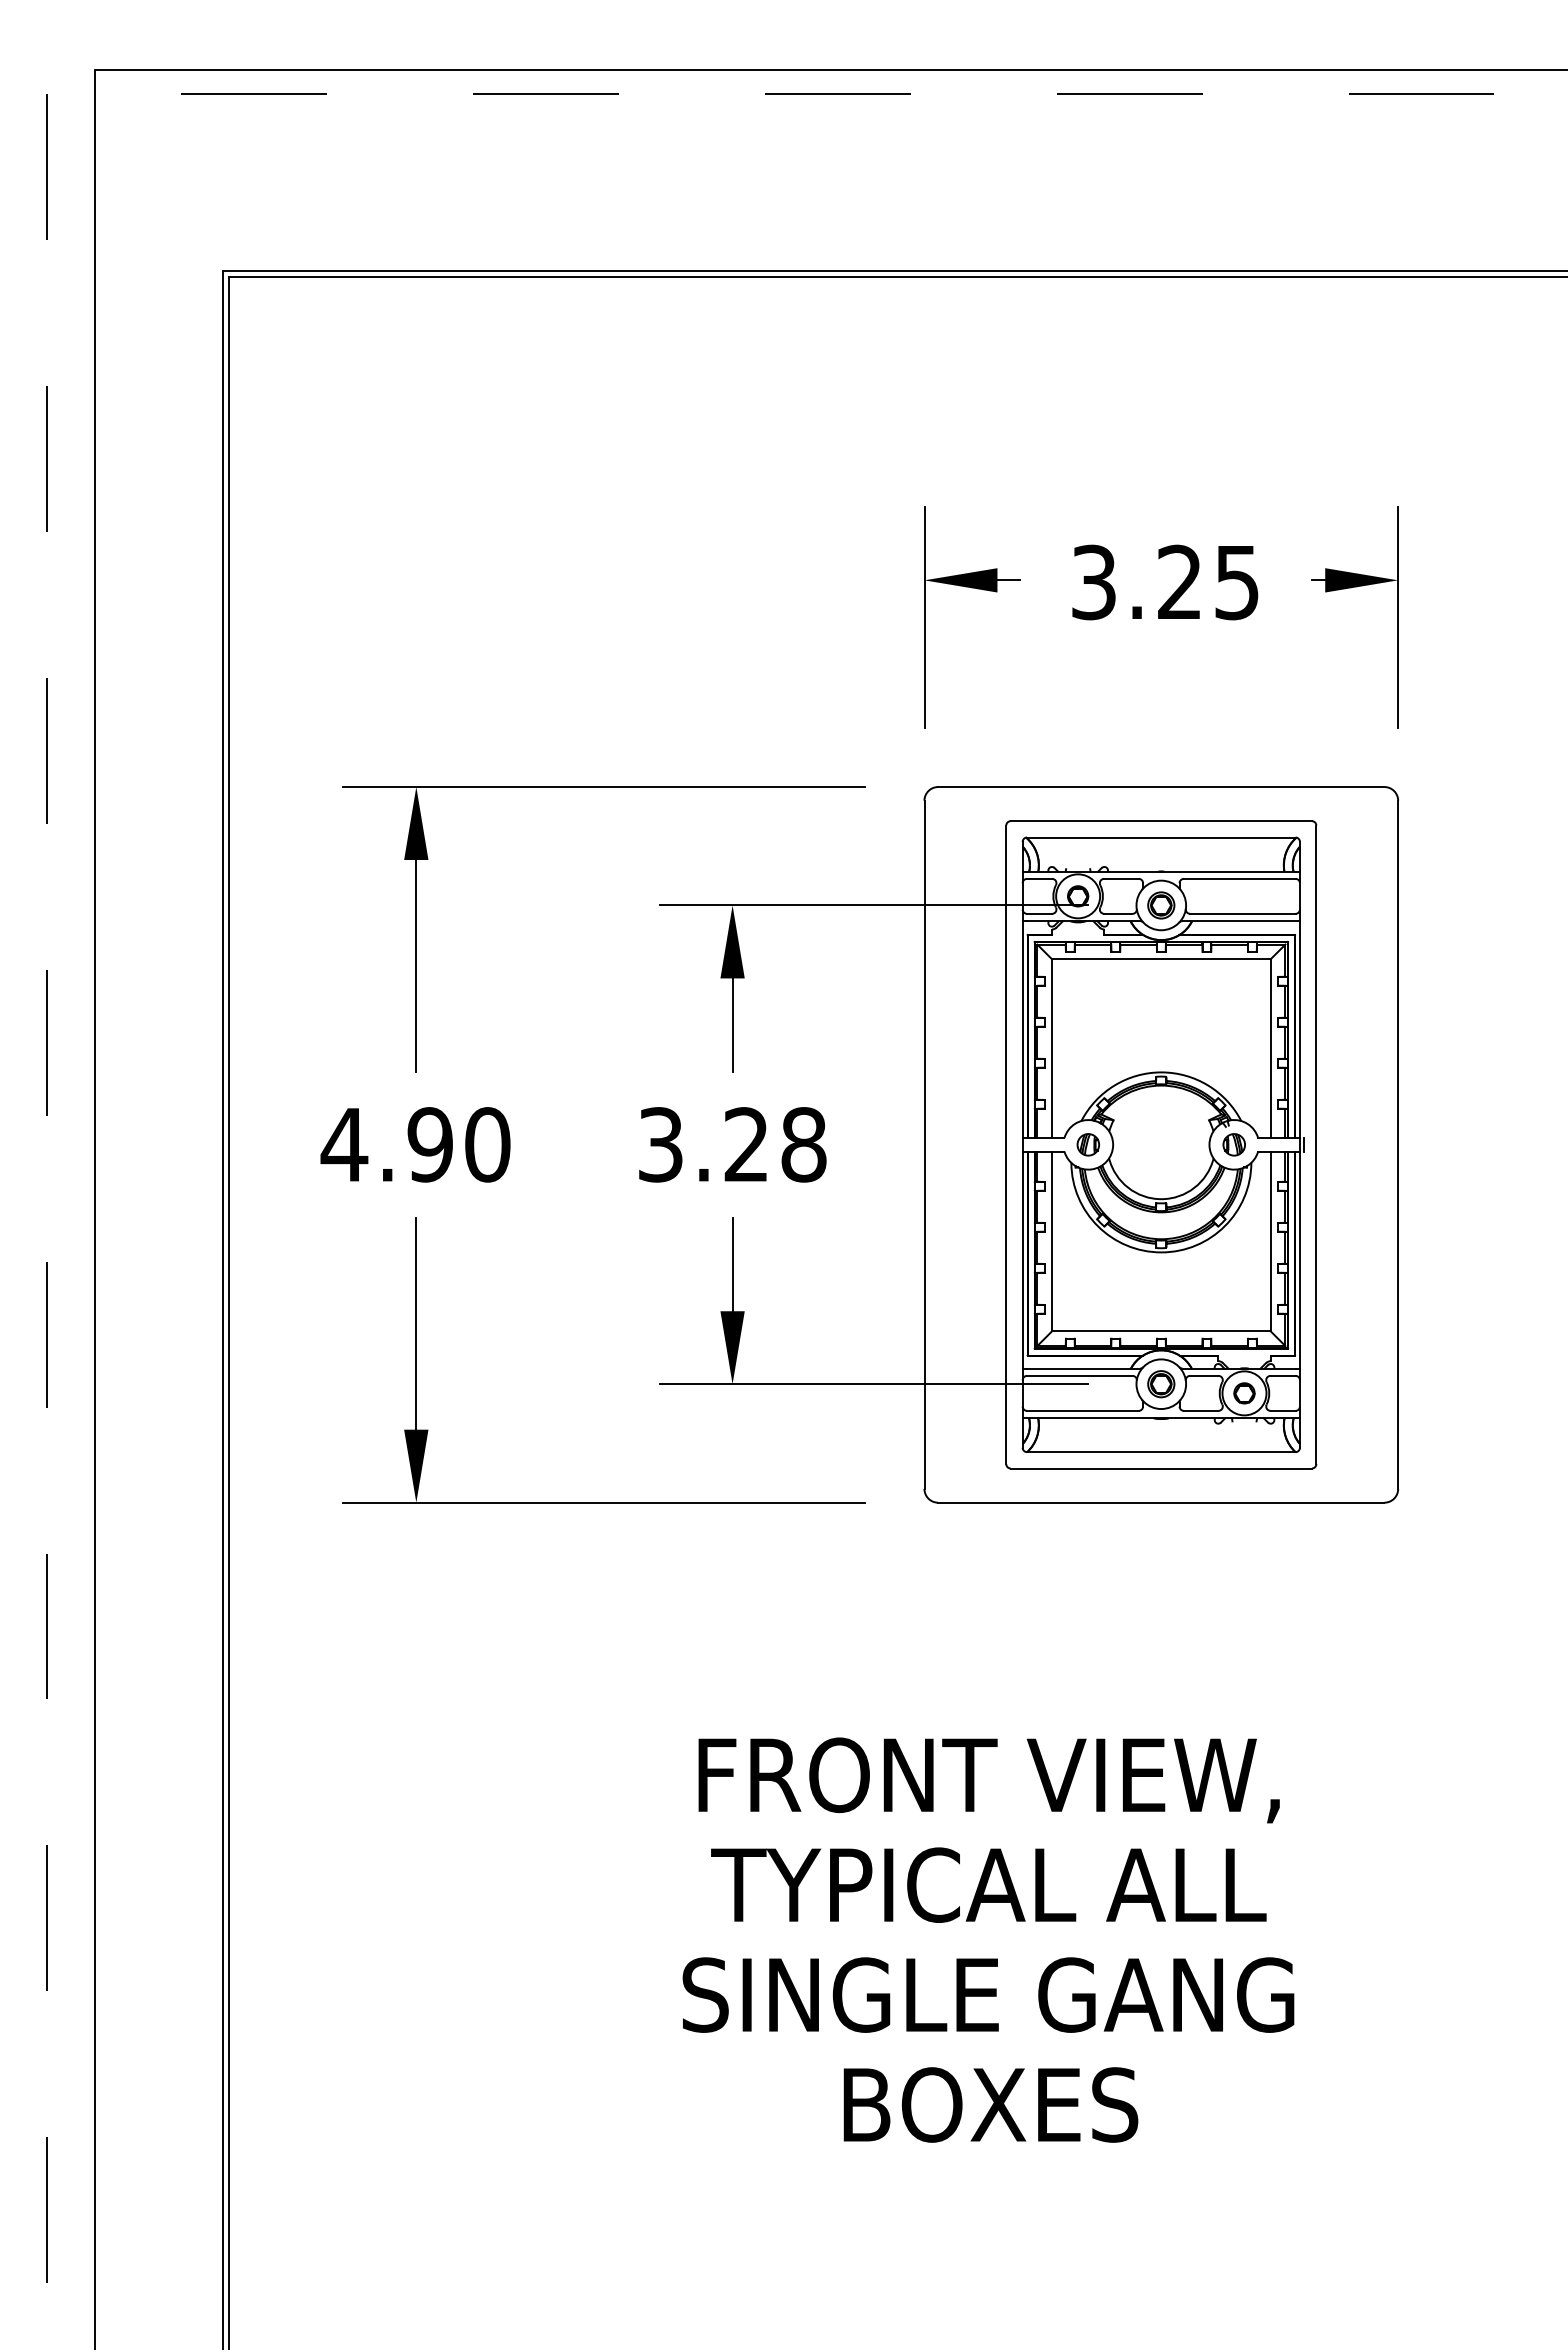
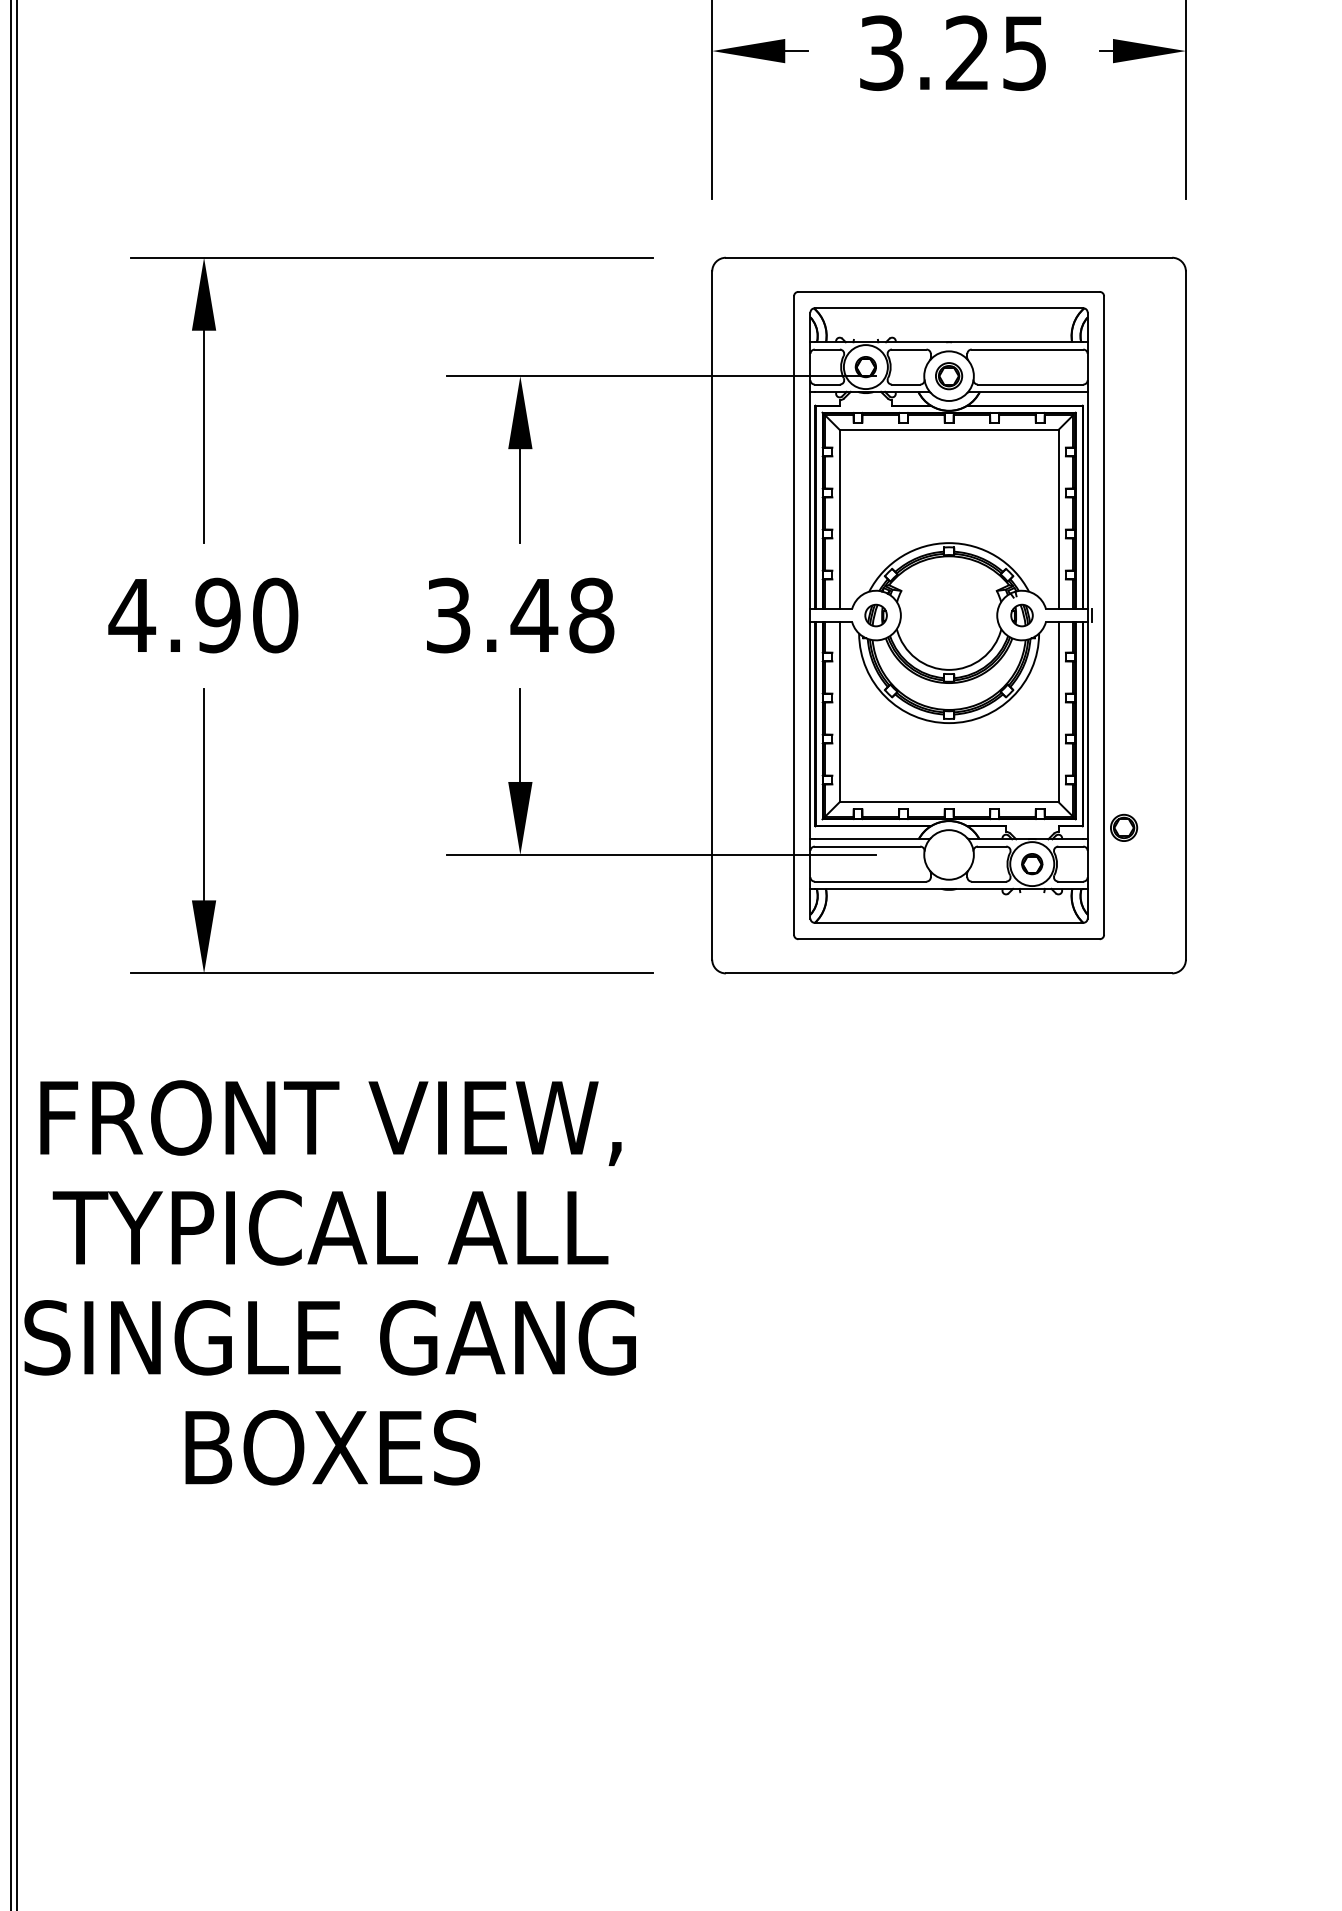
text: (746, 1144) -> (534, 615), 3.28 -> 3.48
part: (1161, 1384) -> (1124, 828), moved
text: (988, 1939) -> (330, 1282), moved

